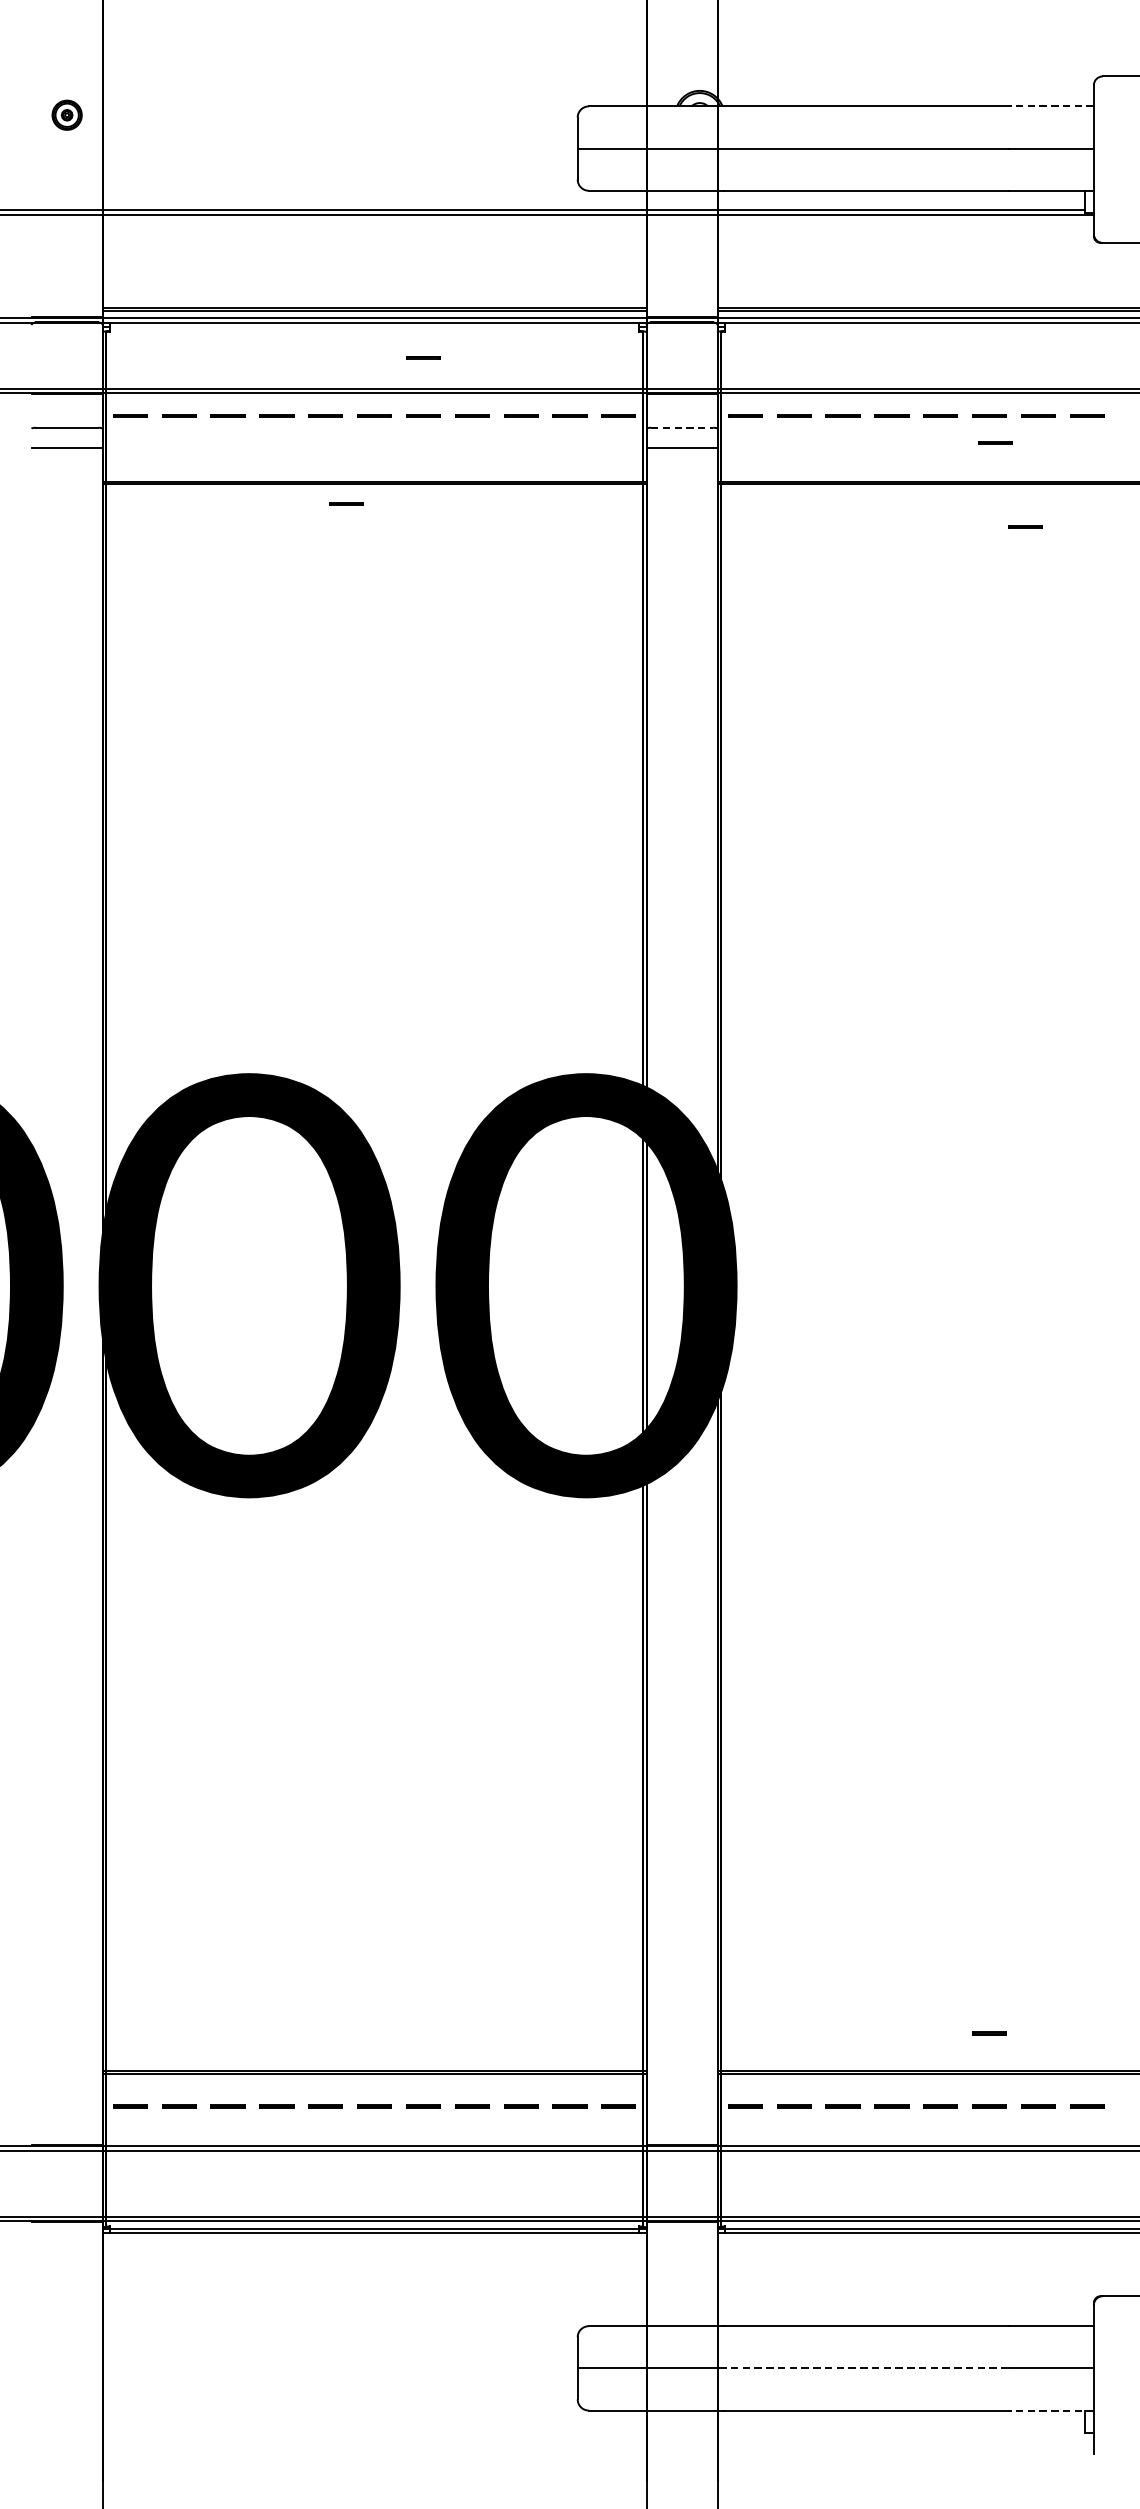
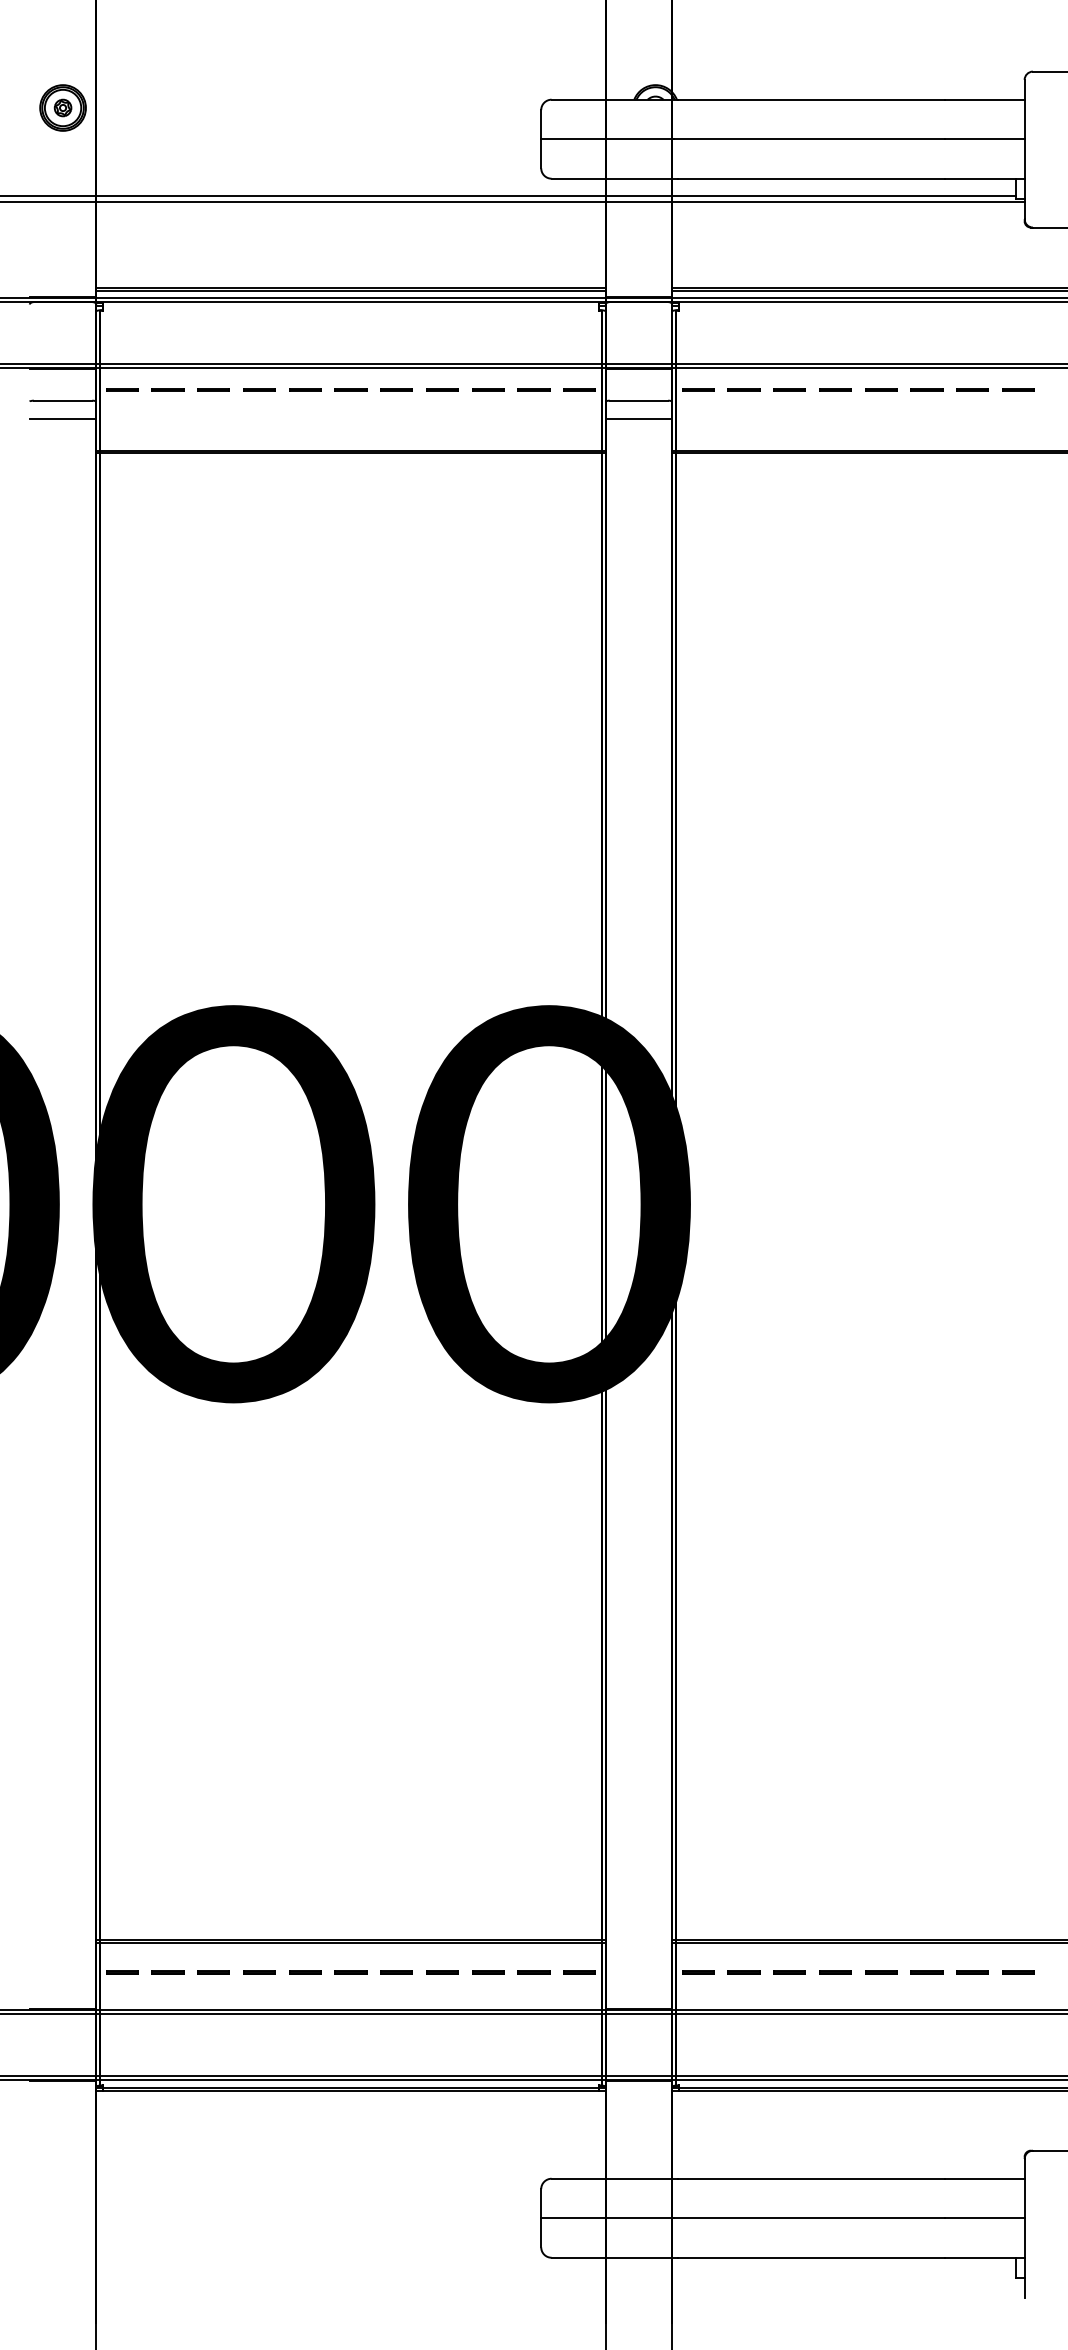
line: (1050, 106) -> (984, 99), dashed -> solid
part: (66, 114) -> (62, 107), size x1.67
line: (423, 357) -> (396, 334), removed
line: (682, 427) -> (639, 400), dashed -> solid
line: (995, 442) -> (932, 414), removed
line: (346, 503) -> (324, 471), removed
line: (1025, 526) -> (960, 493), removed
line: (989, 2033) -> (926, 1904), removed
line: (864, 2368) -> (809, 2218), dashed -> solid
line: (1050, 2410) -> (984, 2257), dashed -> solid

